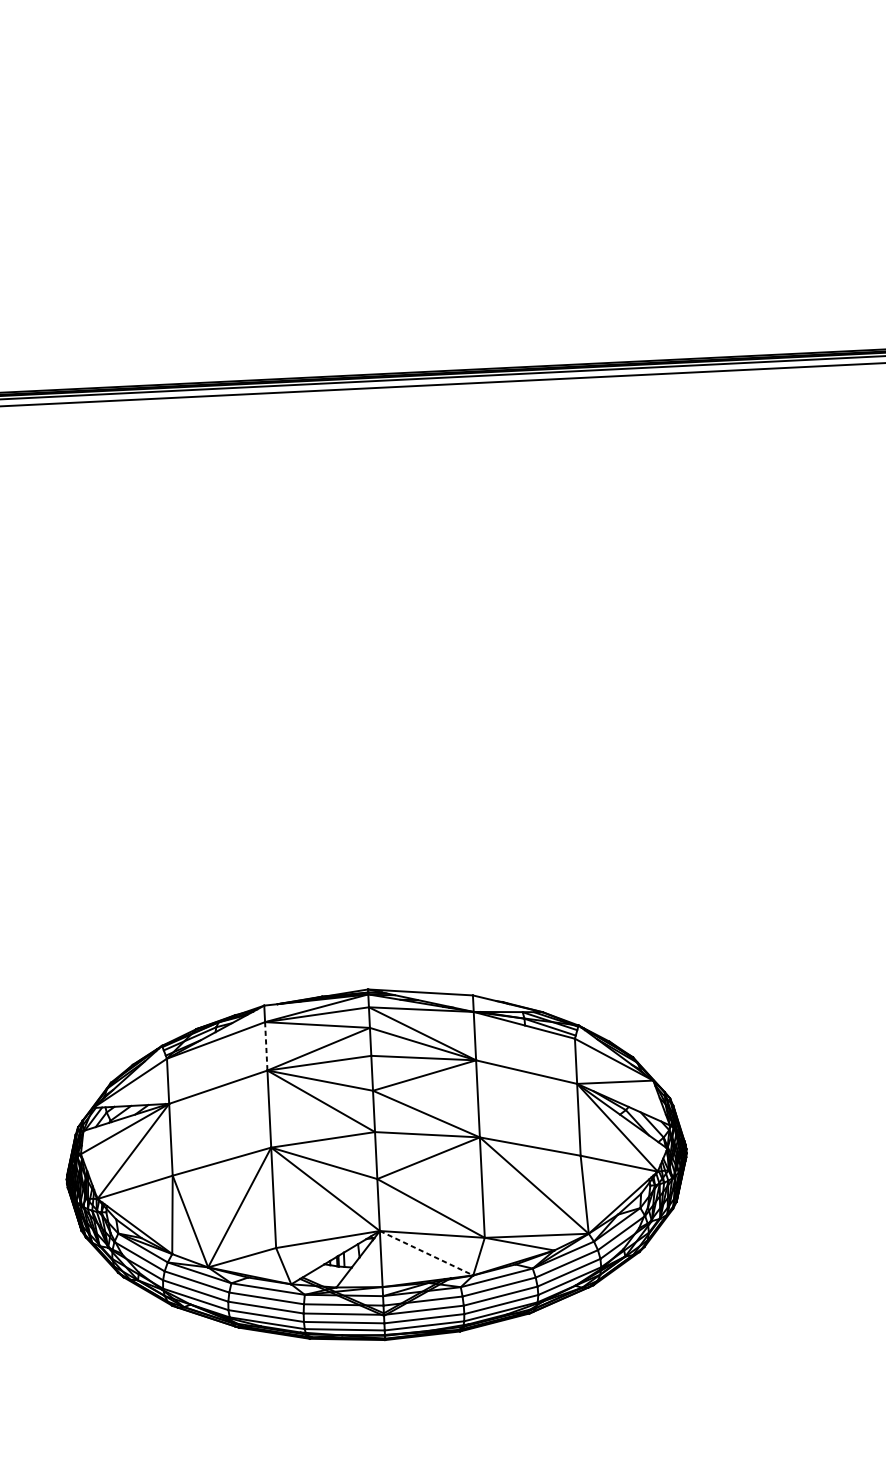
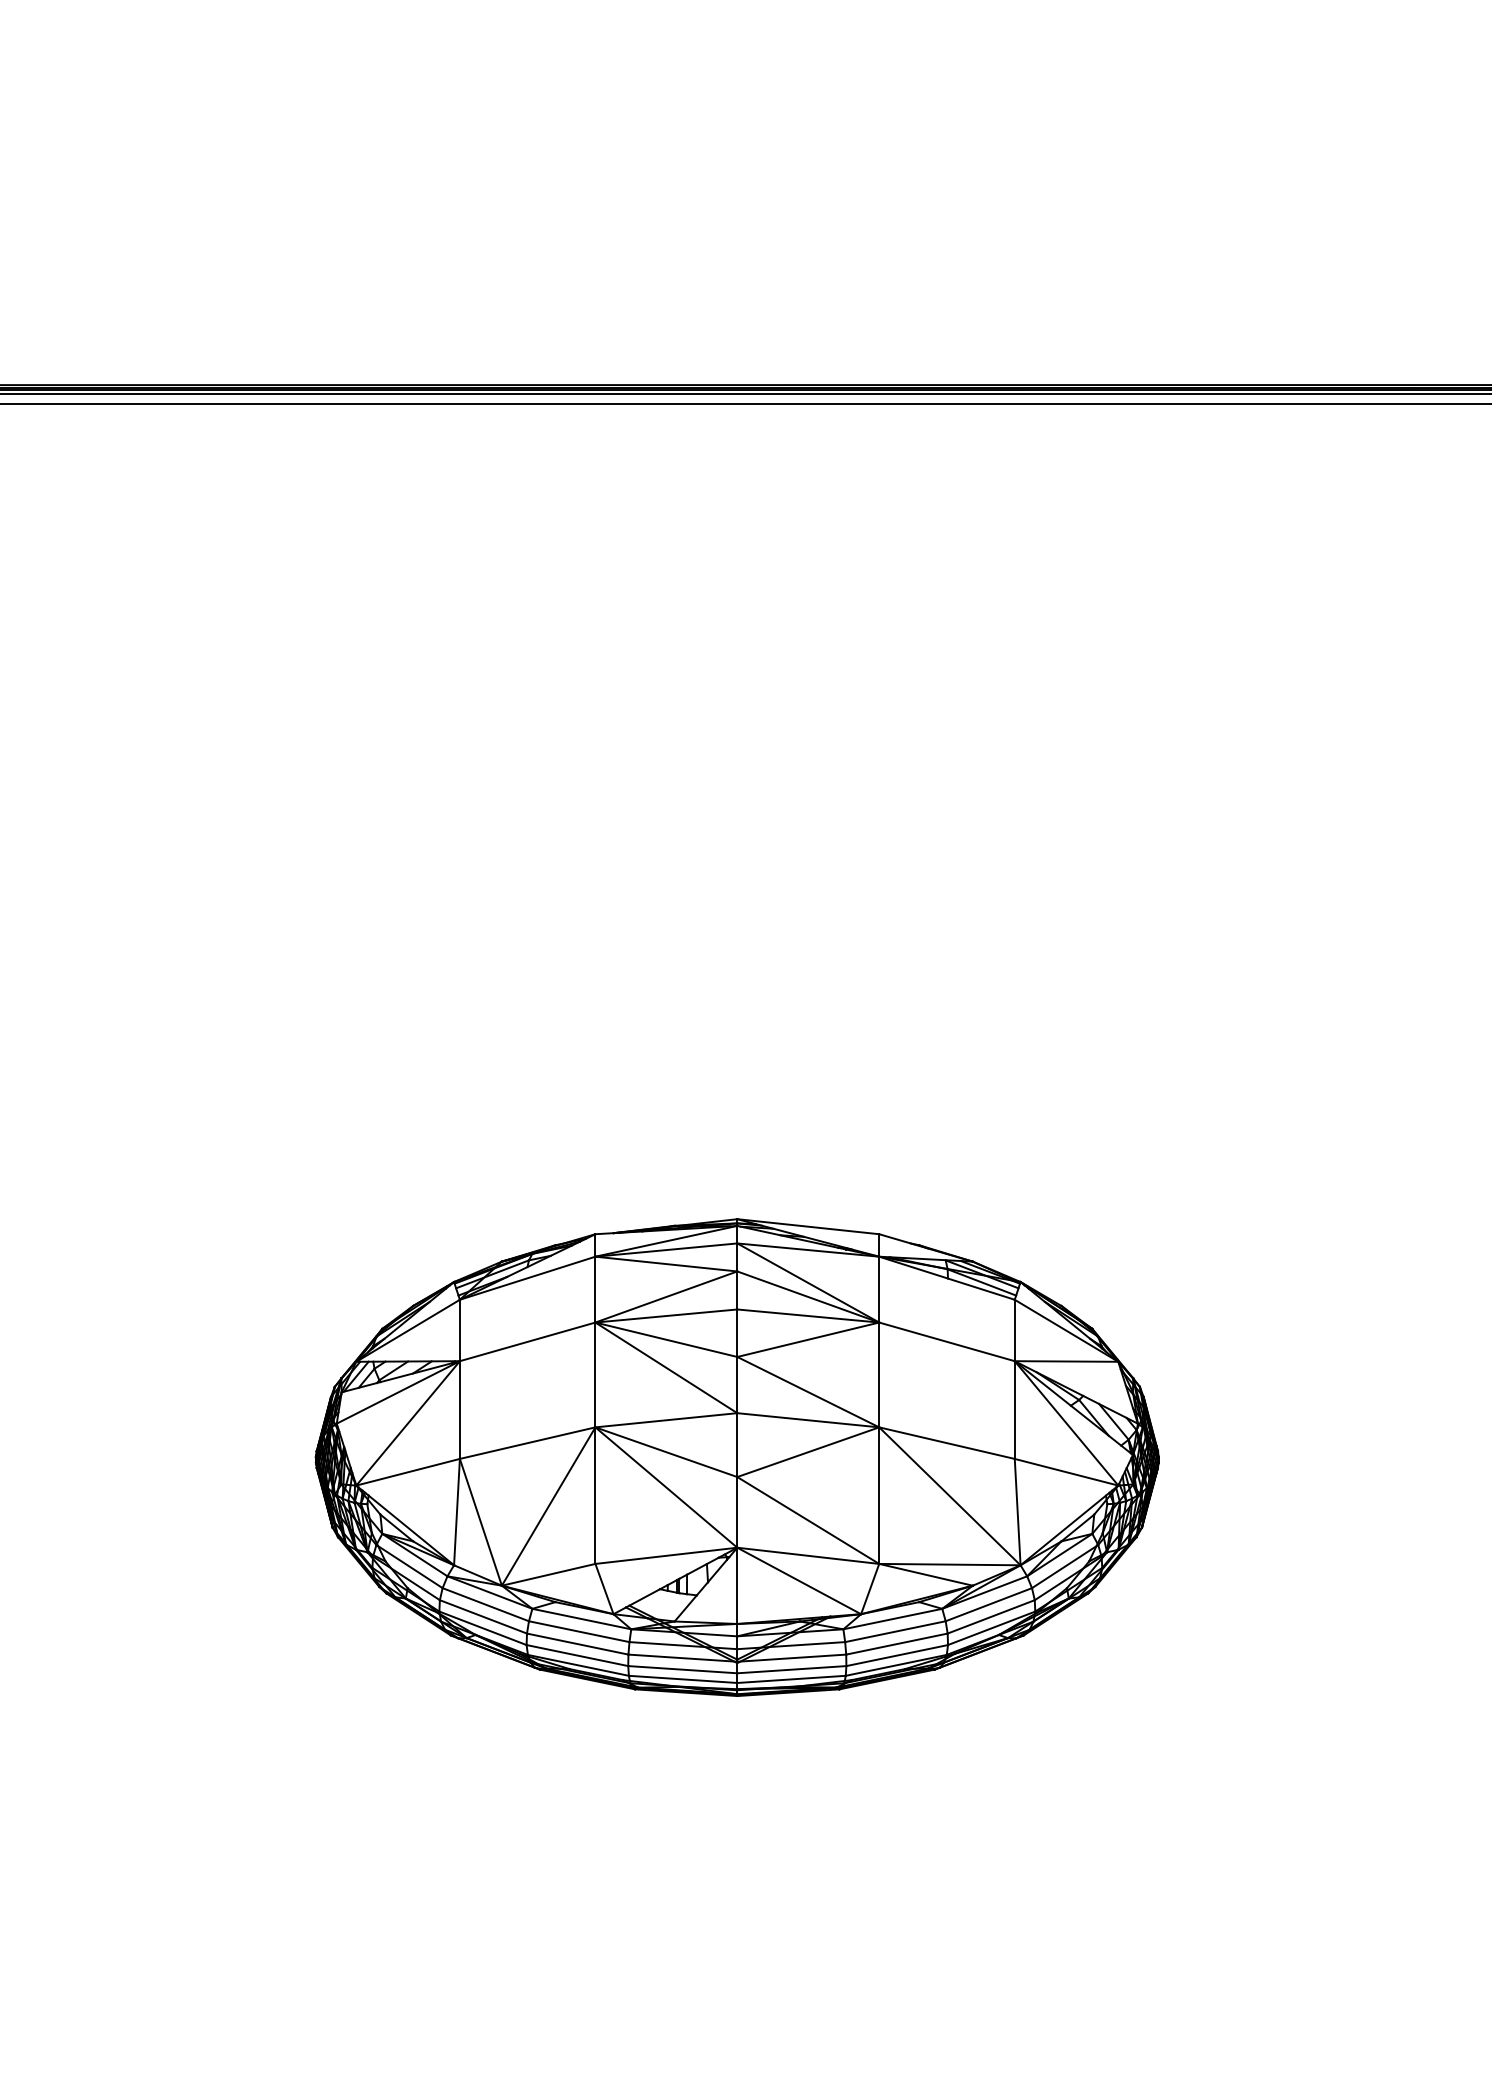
line: (266, 1046) -> (595, 1289), dashed -> solid
line: (426, 1253) -> (799, 1581), dashed -> solid

